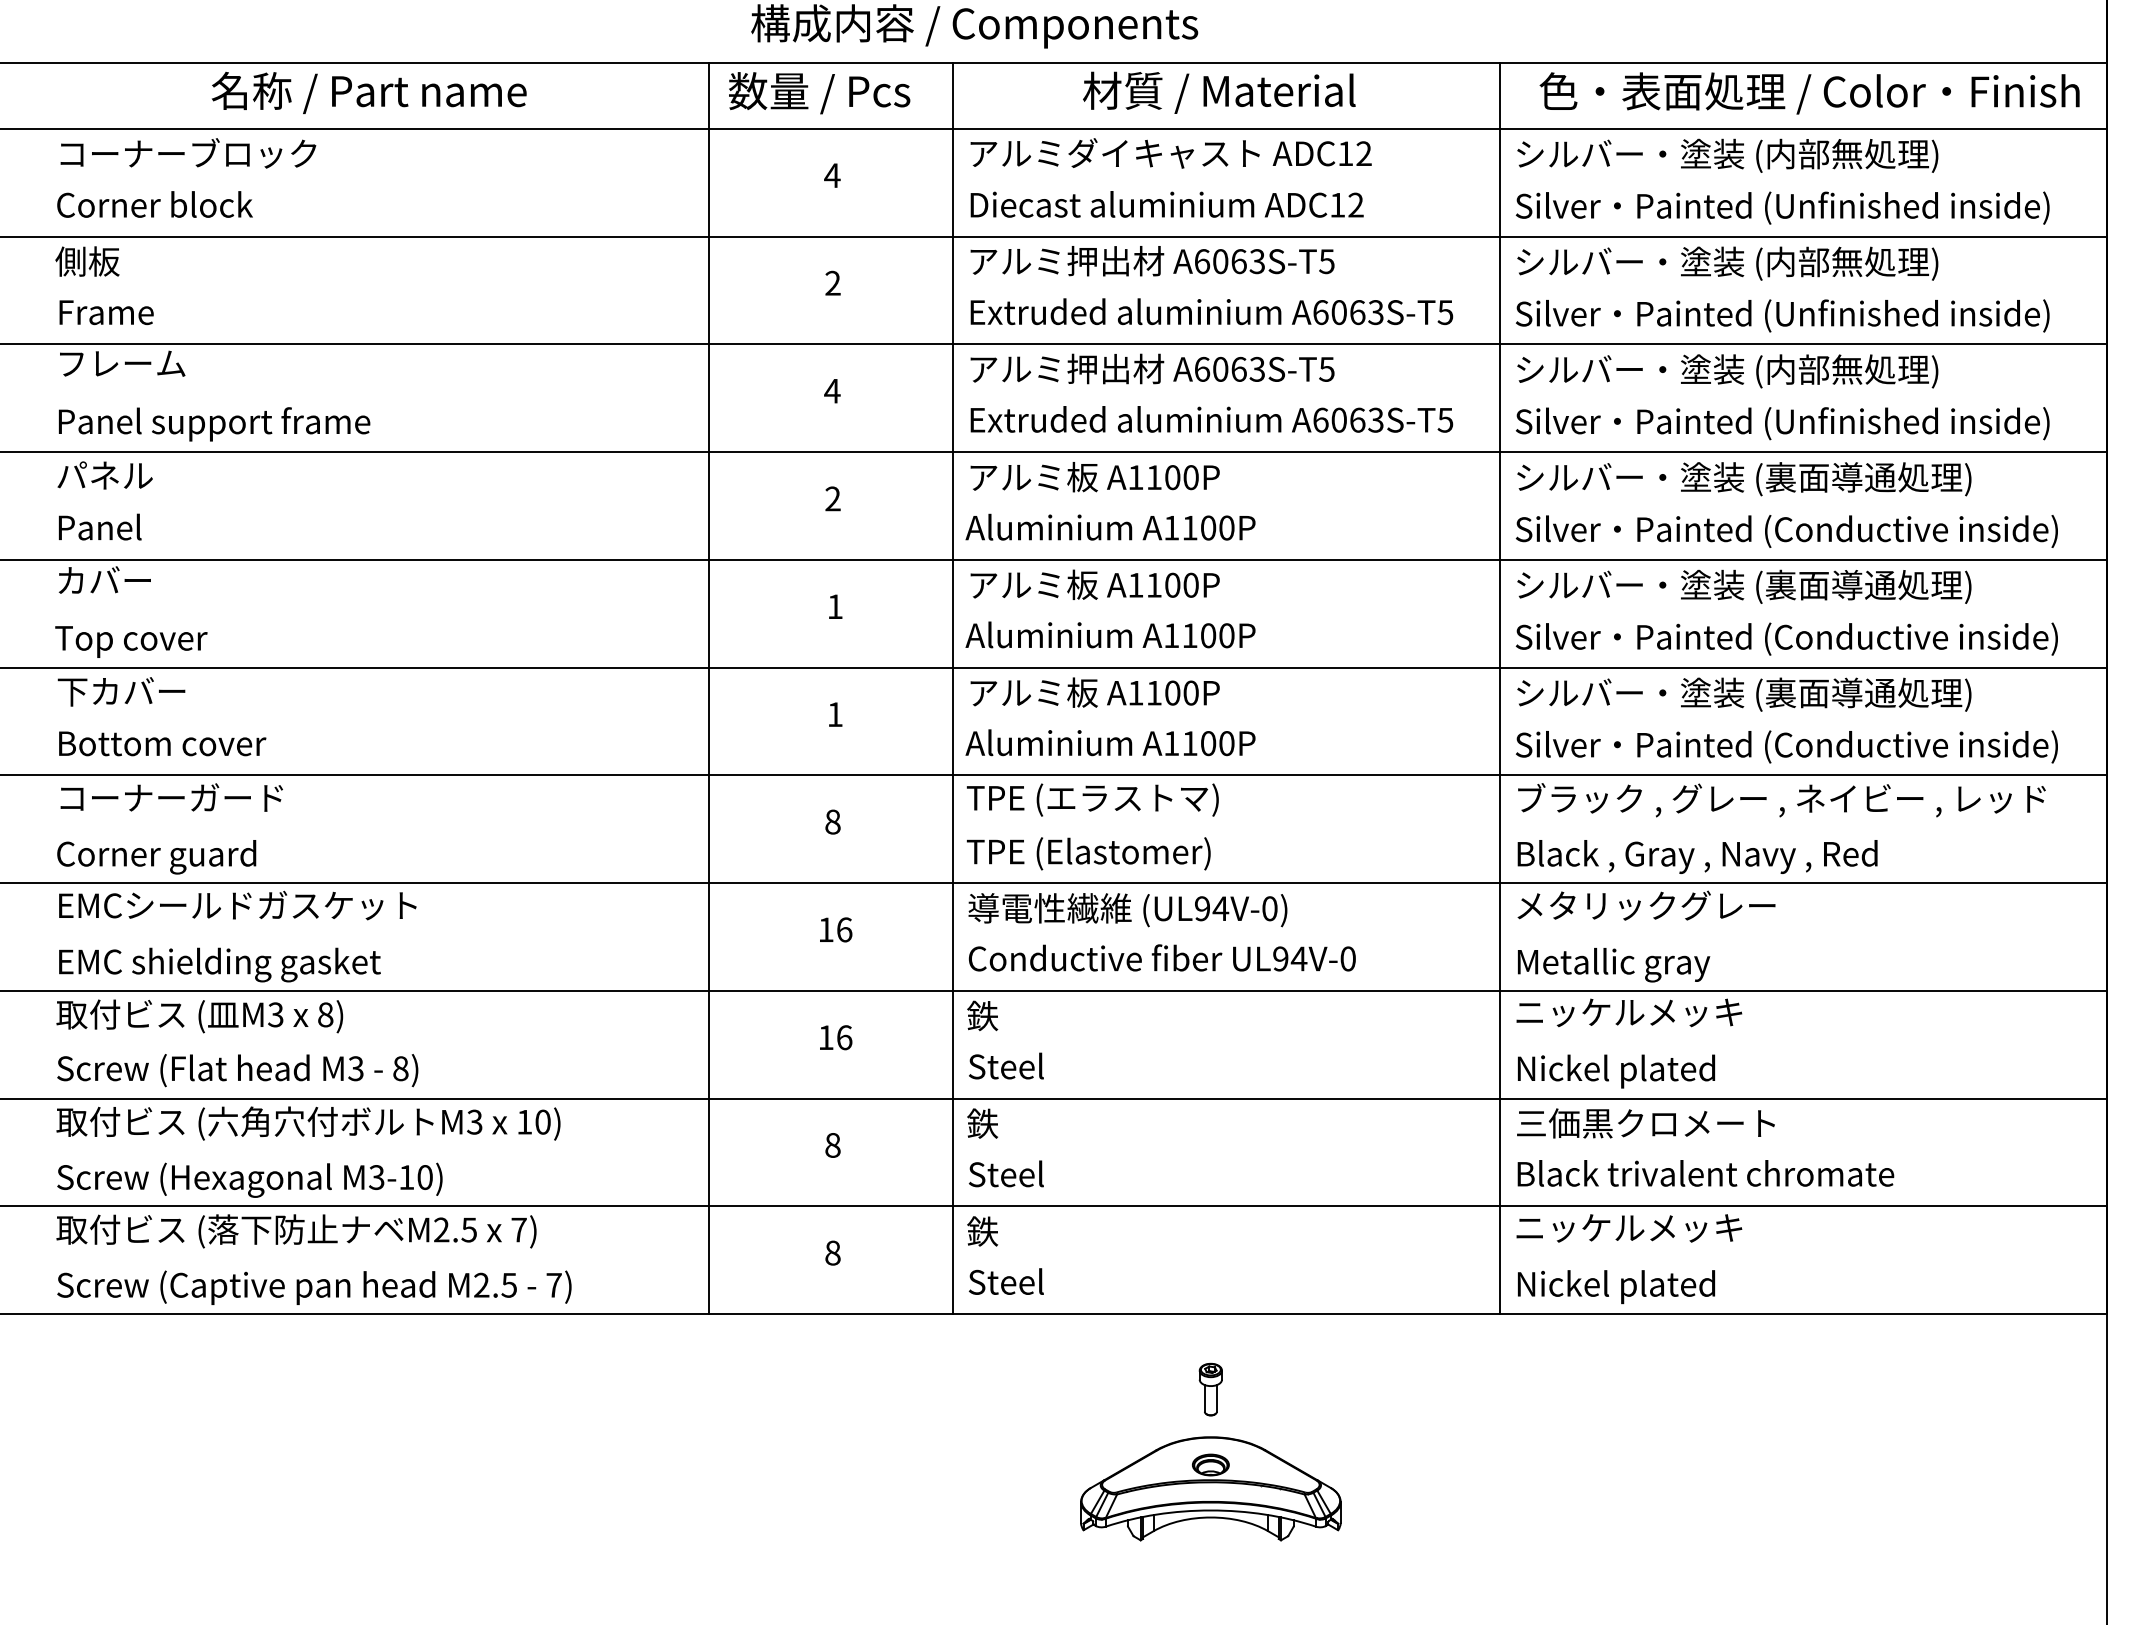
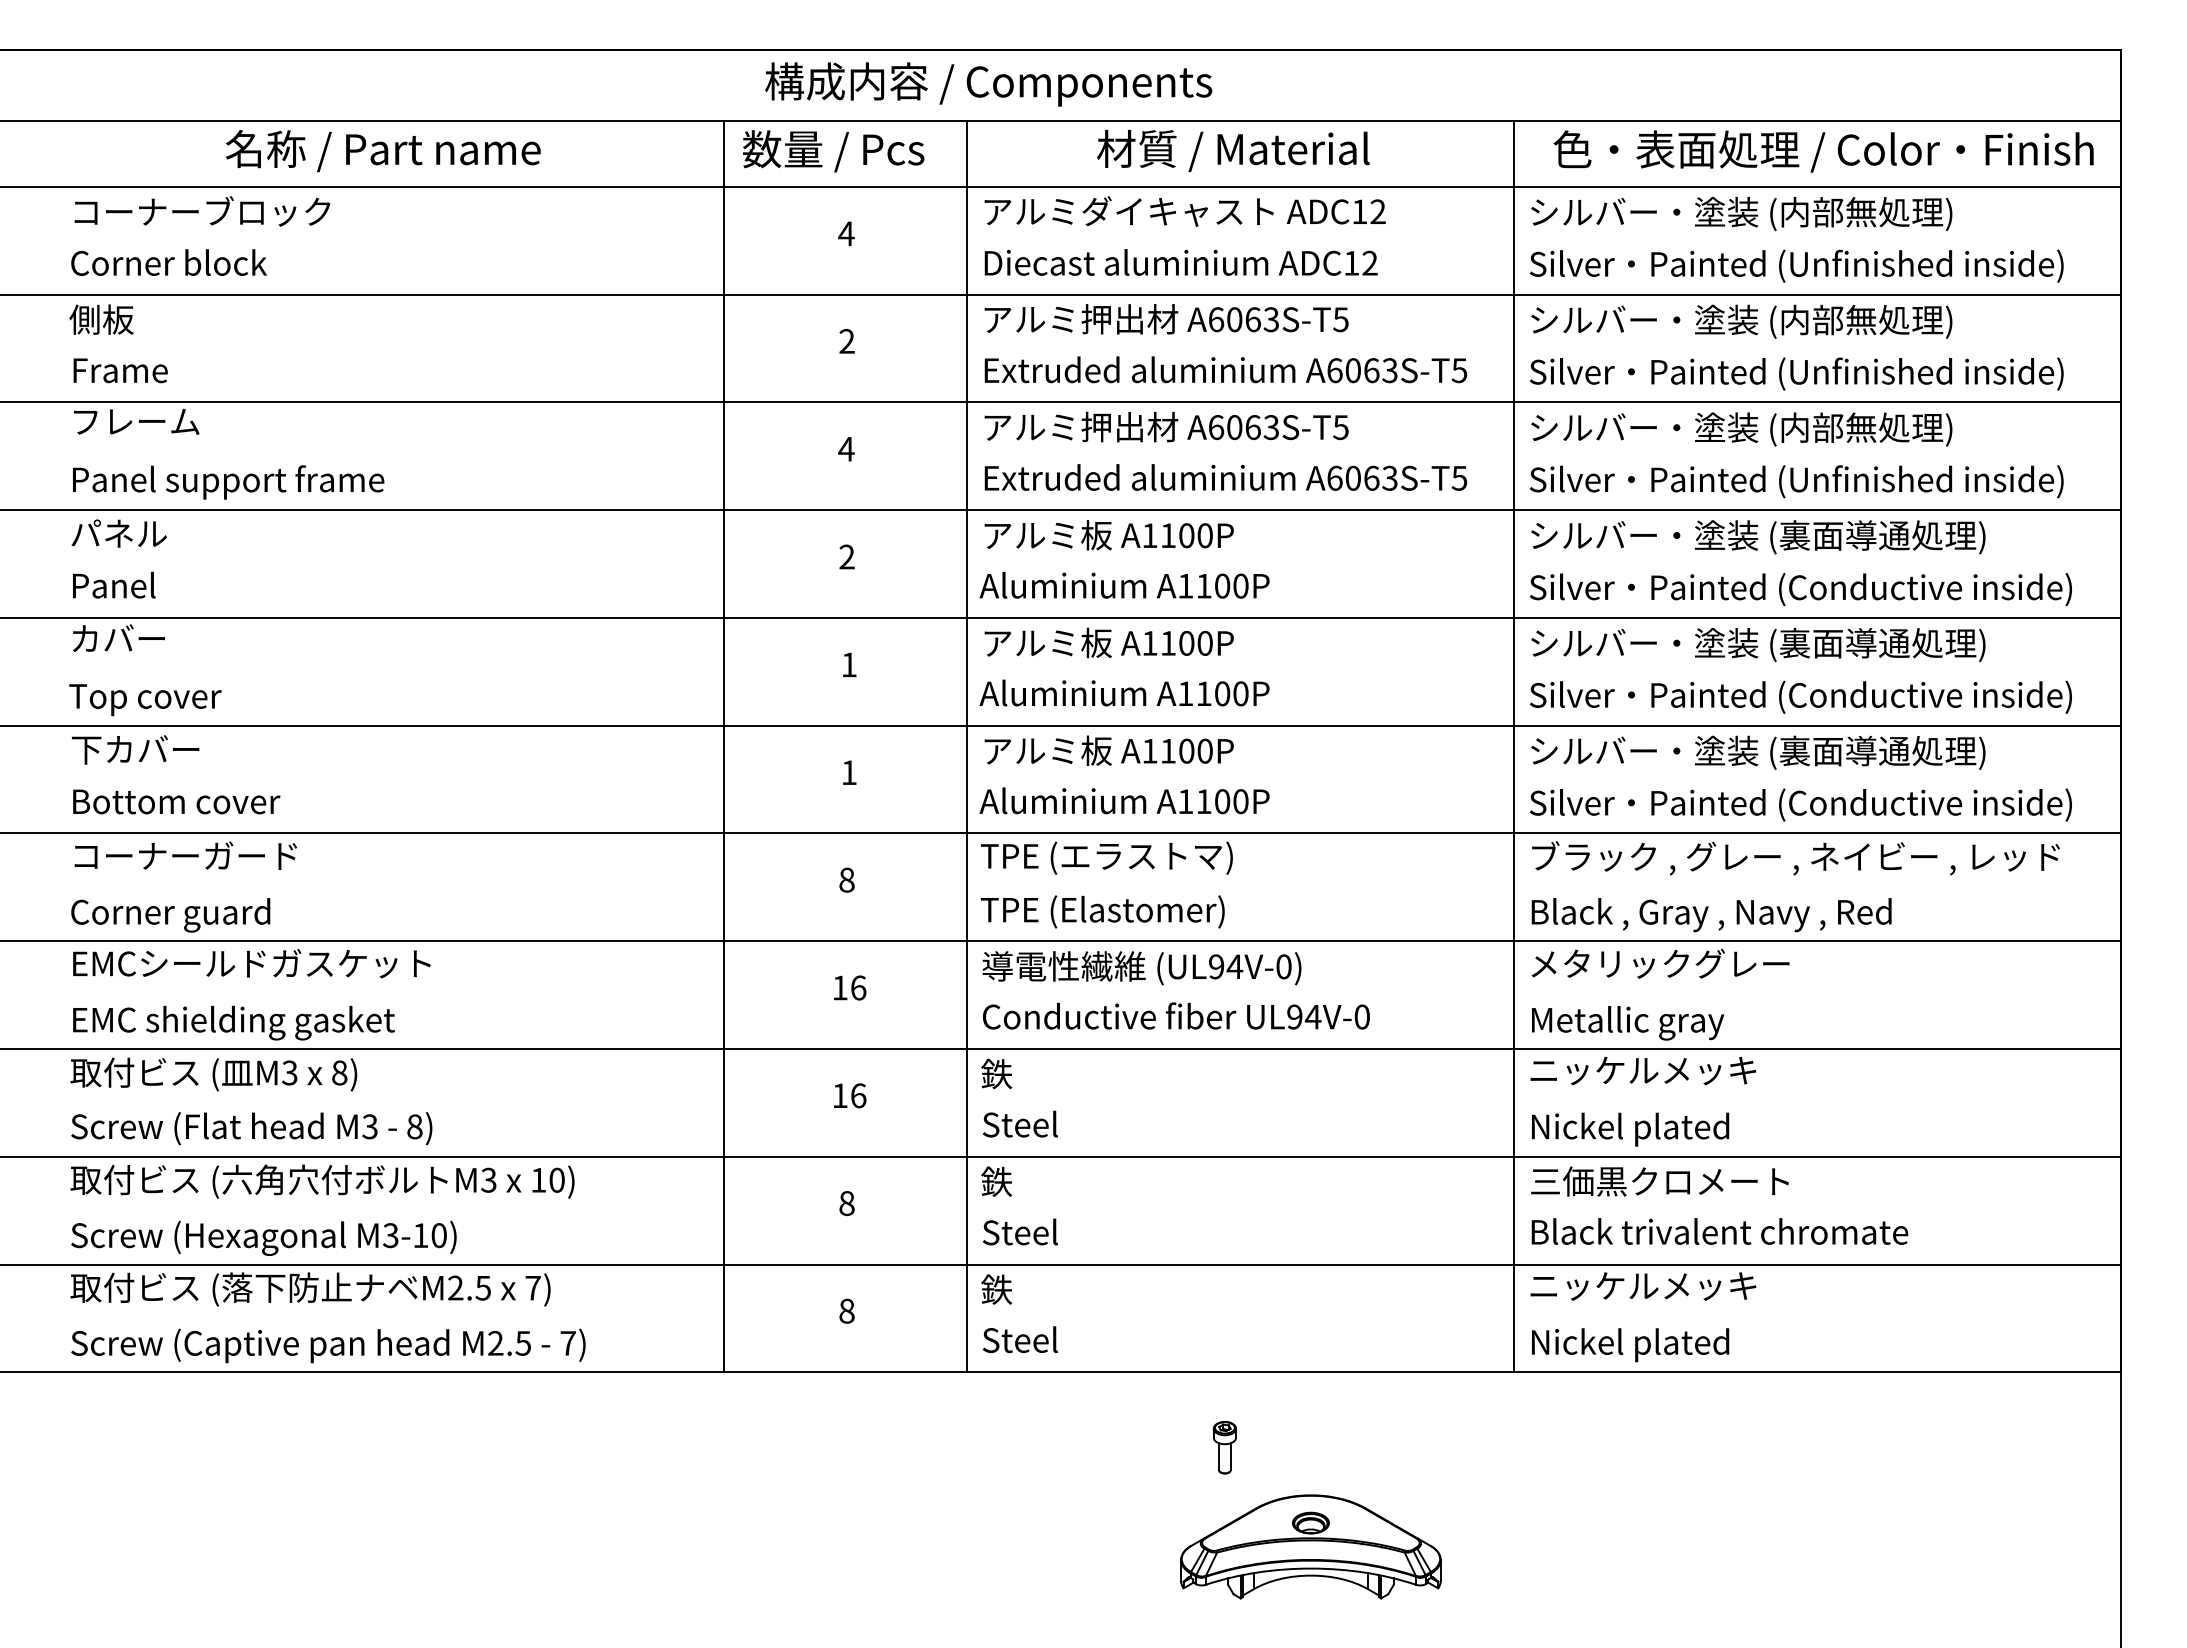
part: (1210, 1488) -> (1310, 1546), moved

